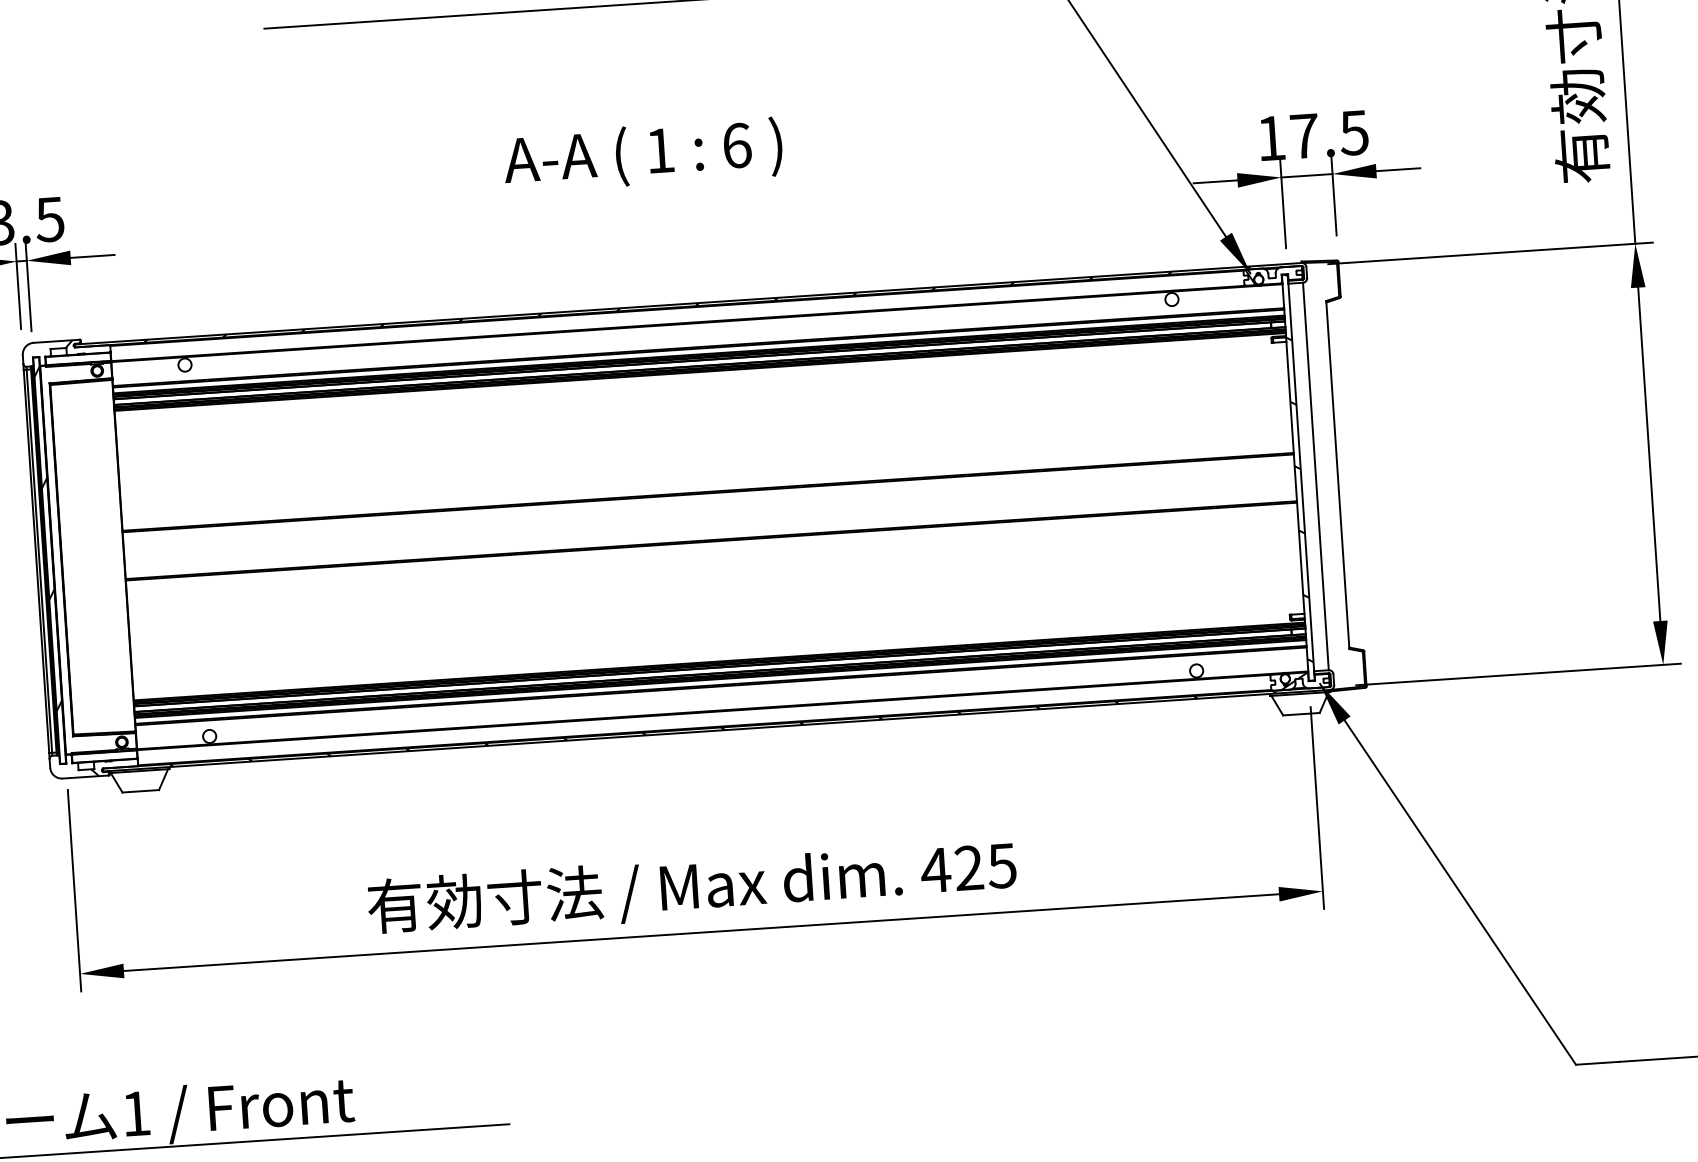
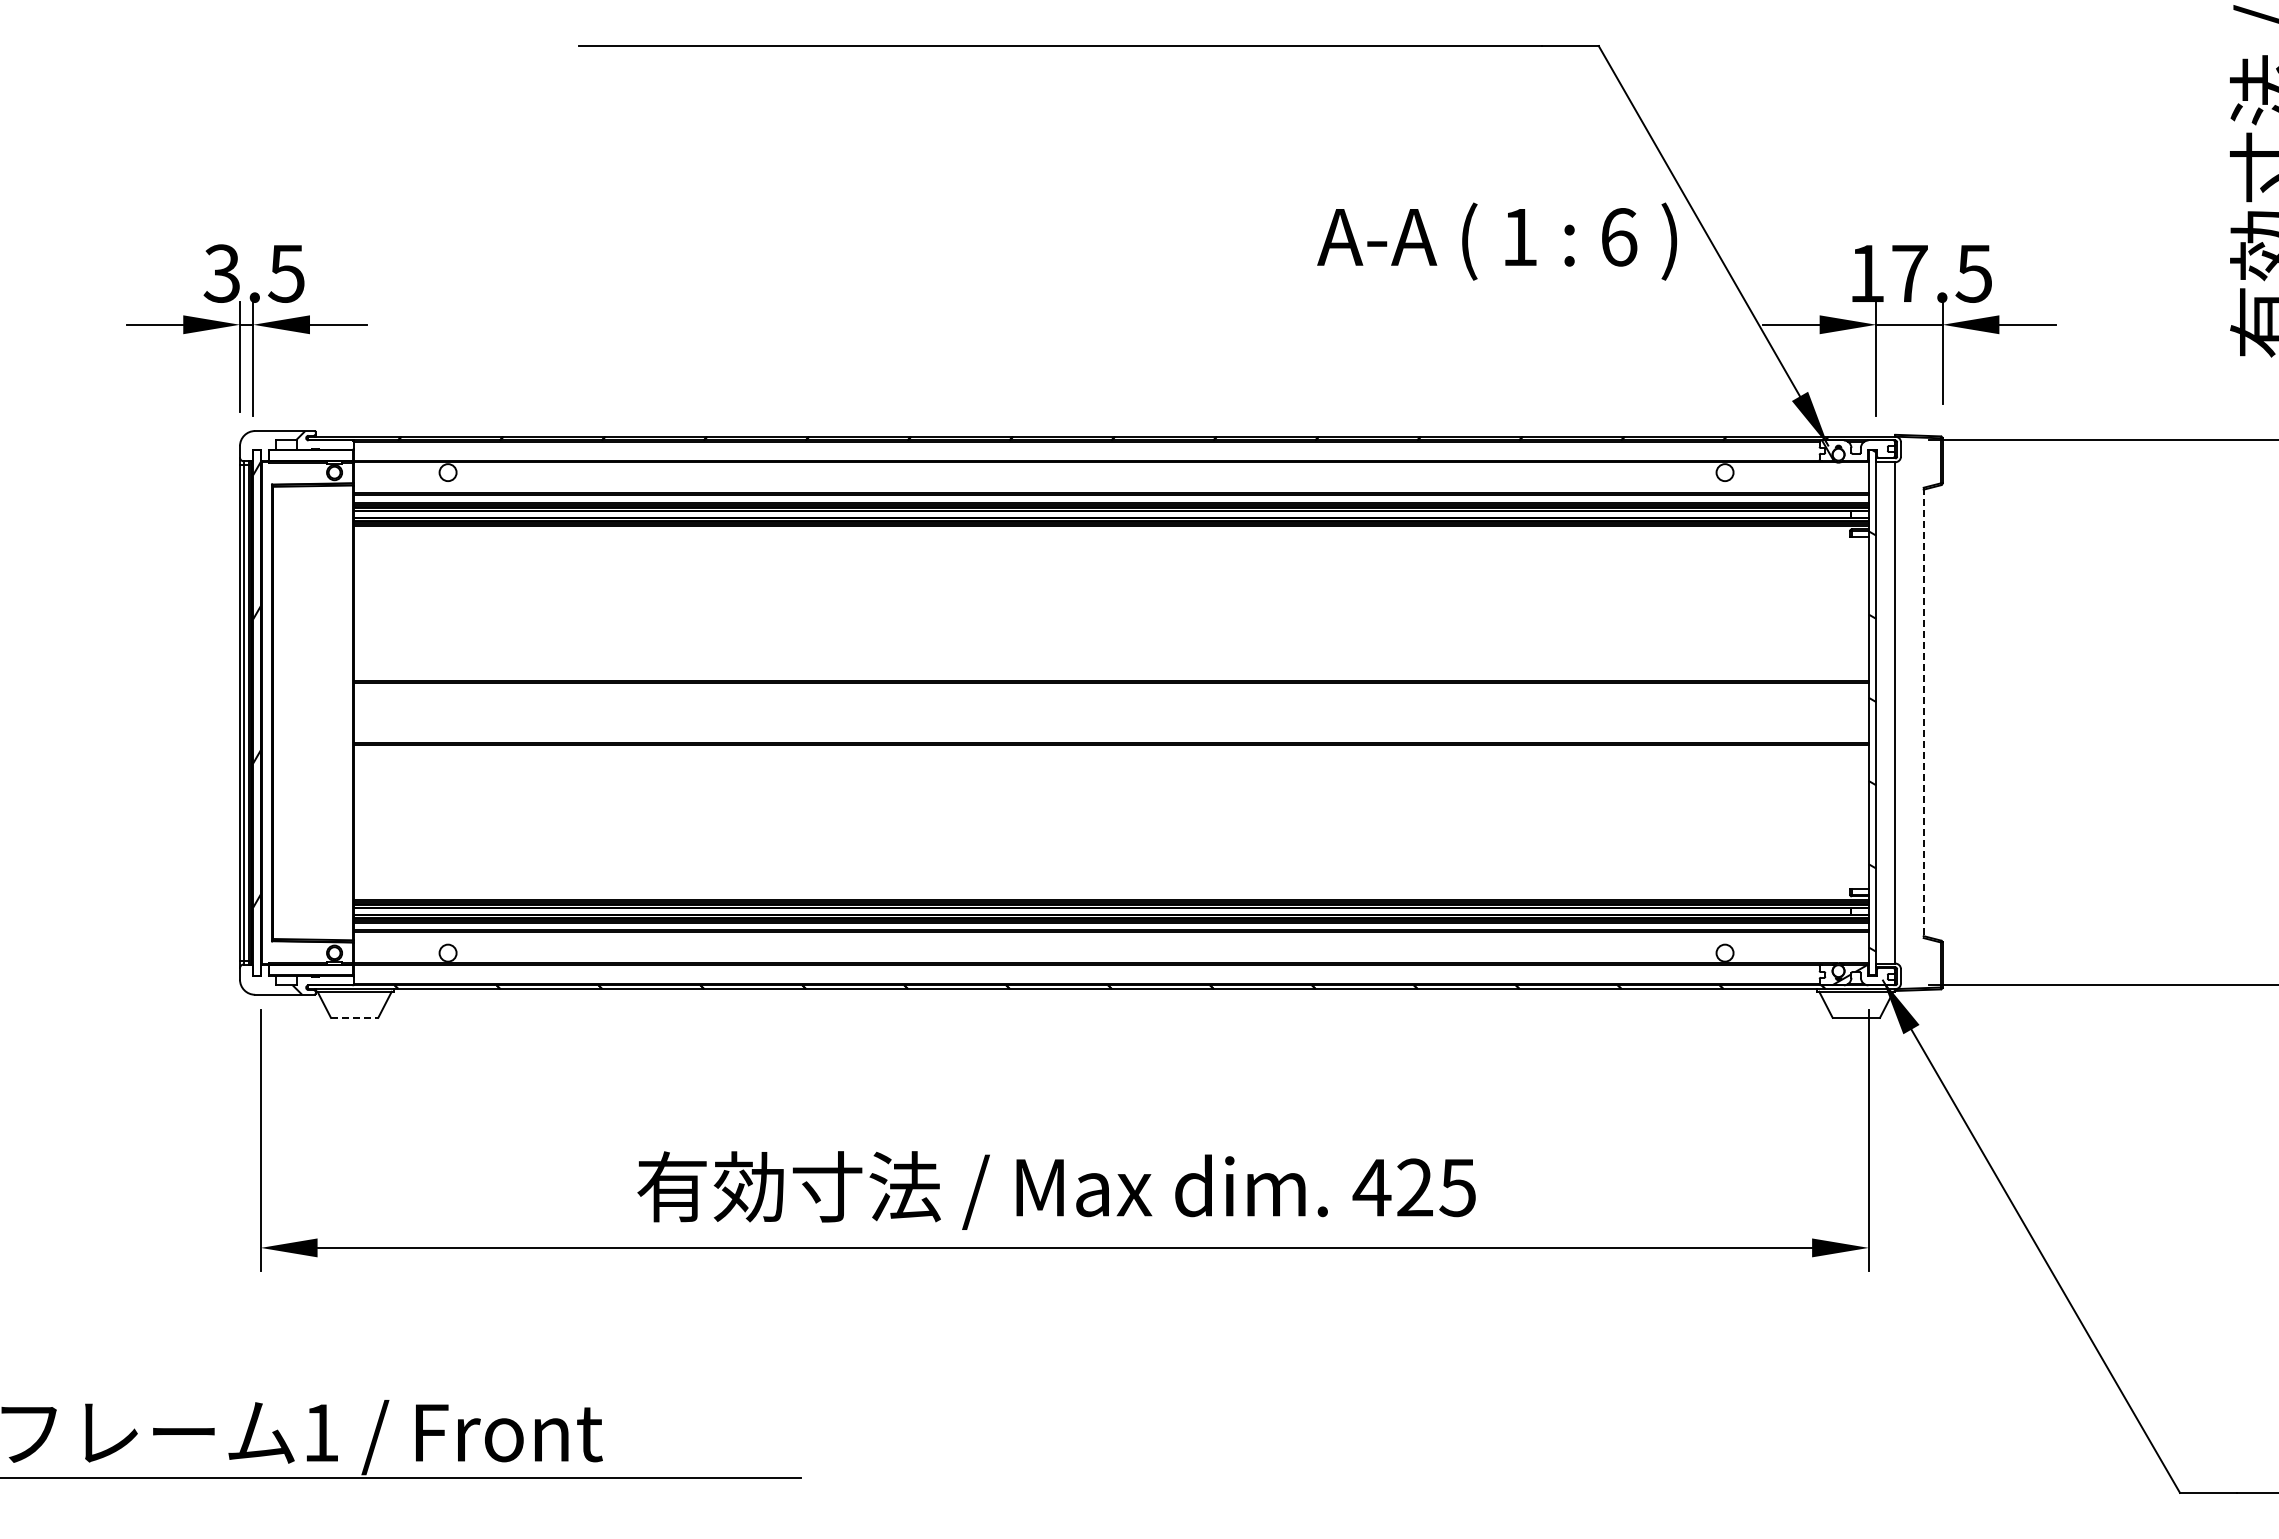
text: (642, 155) -> (1496, 241), moved
line: (1337, 475) -> (1923, 713), solid -> dashed
line: (140, 791) -> (354, 1017), solid -> dashed

